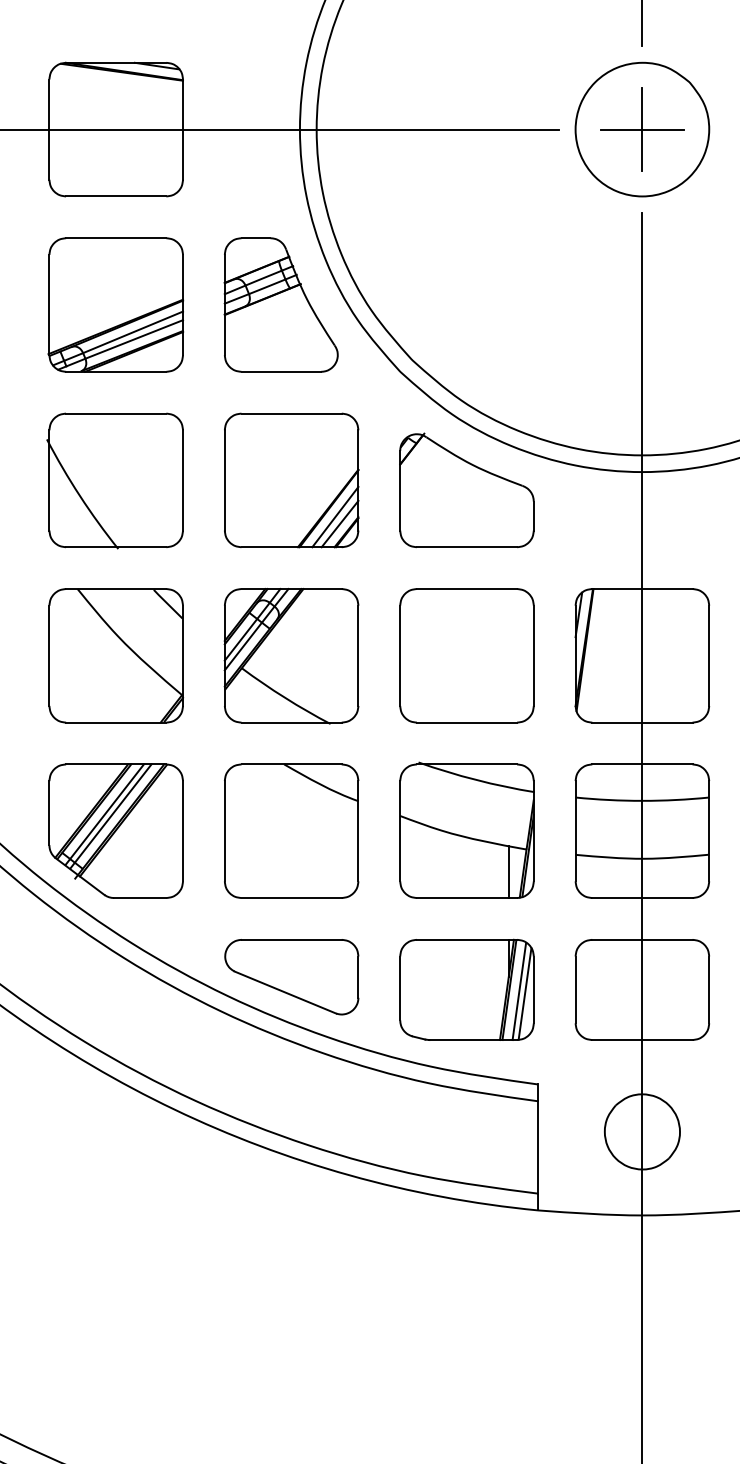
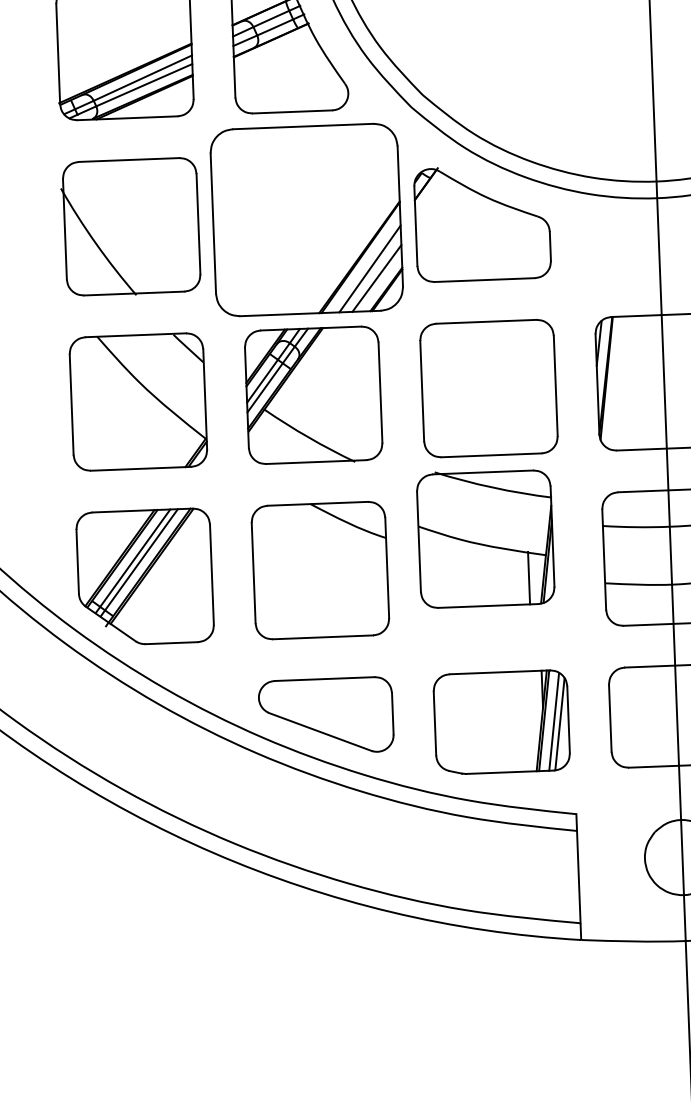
part: (291, 480) -> (306, 220), size x1.4
part: (466, 829) -> (485, 537), moved

